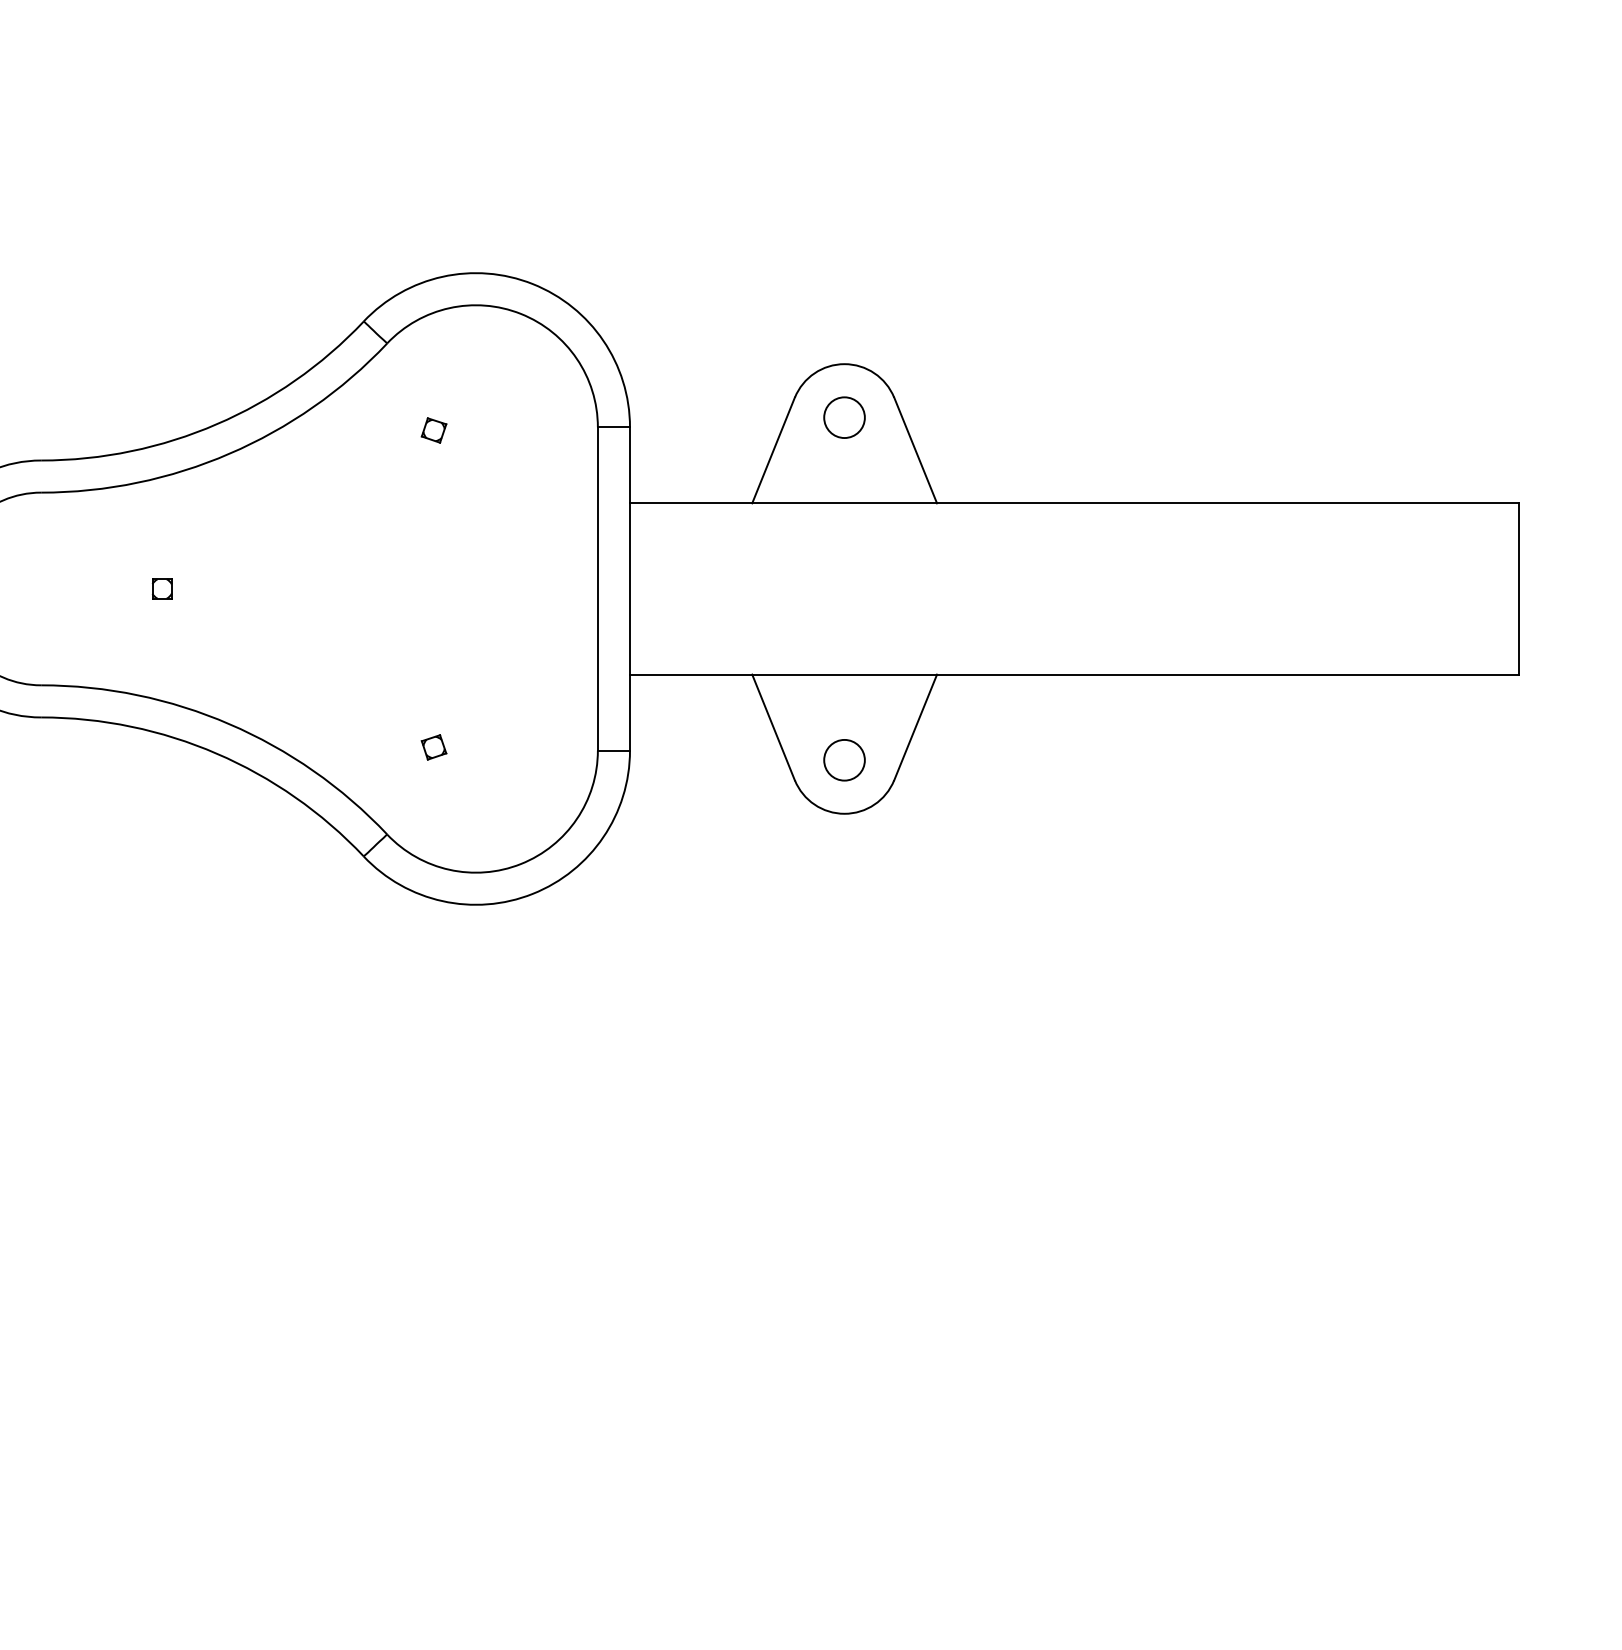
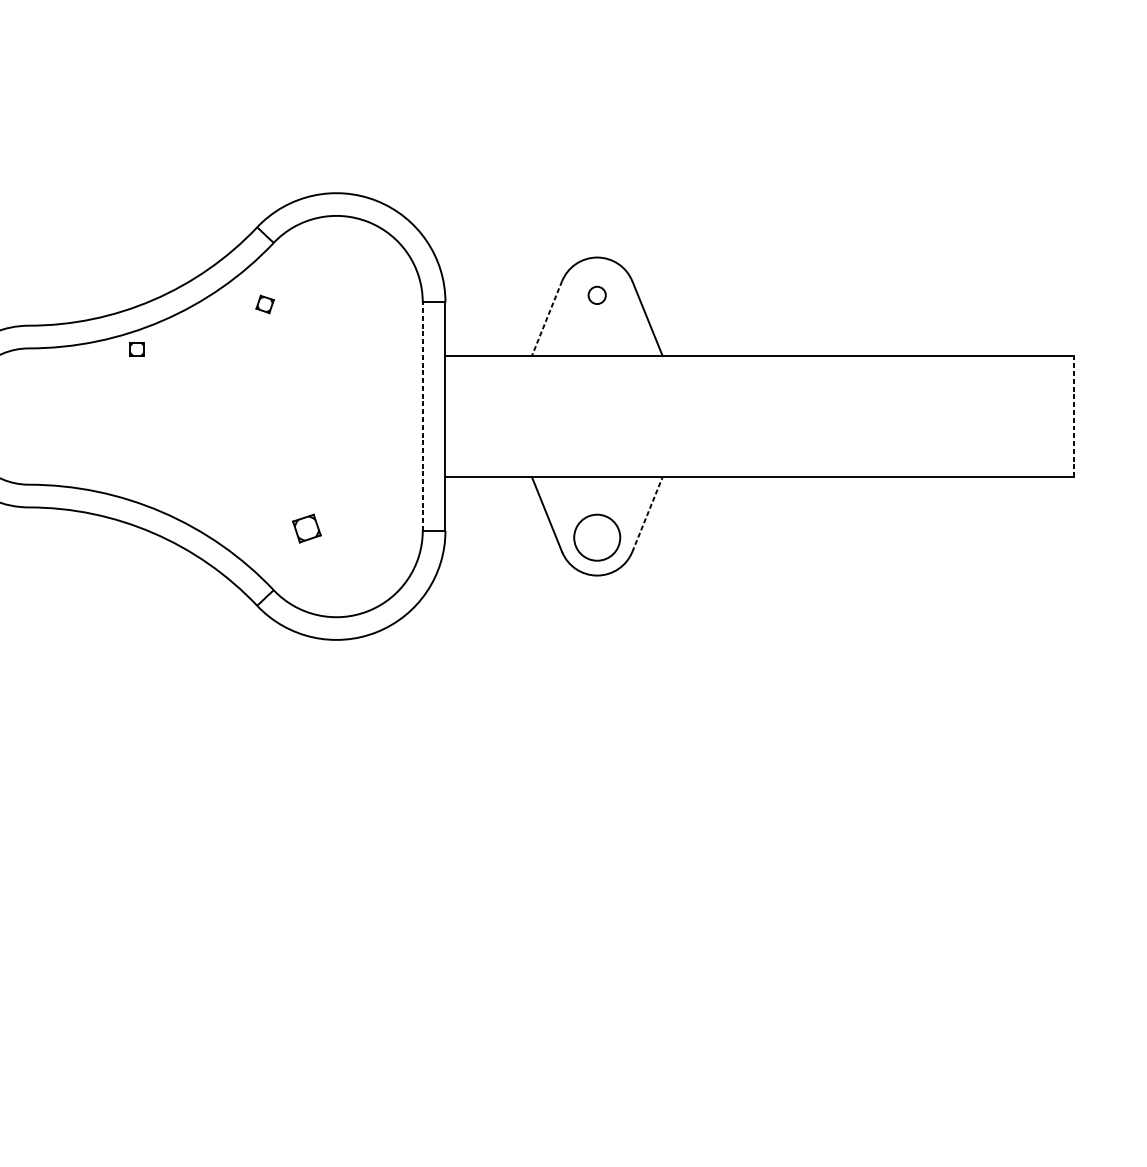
circle: (844, 417) -> (597, 295), size x0.6
part: (433, 430) -> (264, 304), moved
line: (773, 450) -> (546, 318), solid -> dashed
part: (162, 588) -> (137, 349), moved
line: (597, 588) -> (422, 416), solid -> dashed
line: (1519, 588) -> (1074, 416), solid -> dashed
line: (915, 727) -> (647, 514), solid -> dashed
part: (433, 747) -> (306, 528), size x1.6
circle: (844, 759) -> (597, 537), size x1.6

